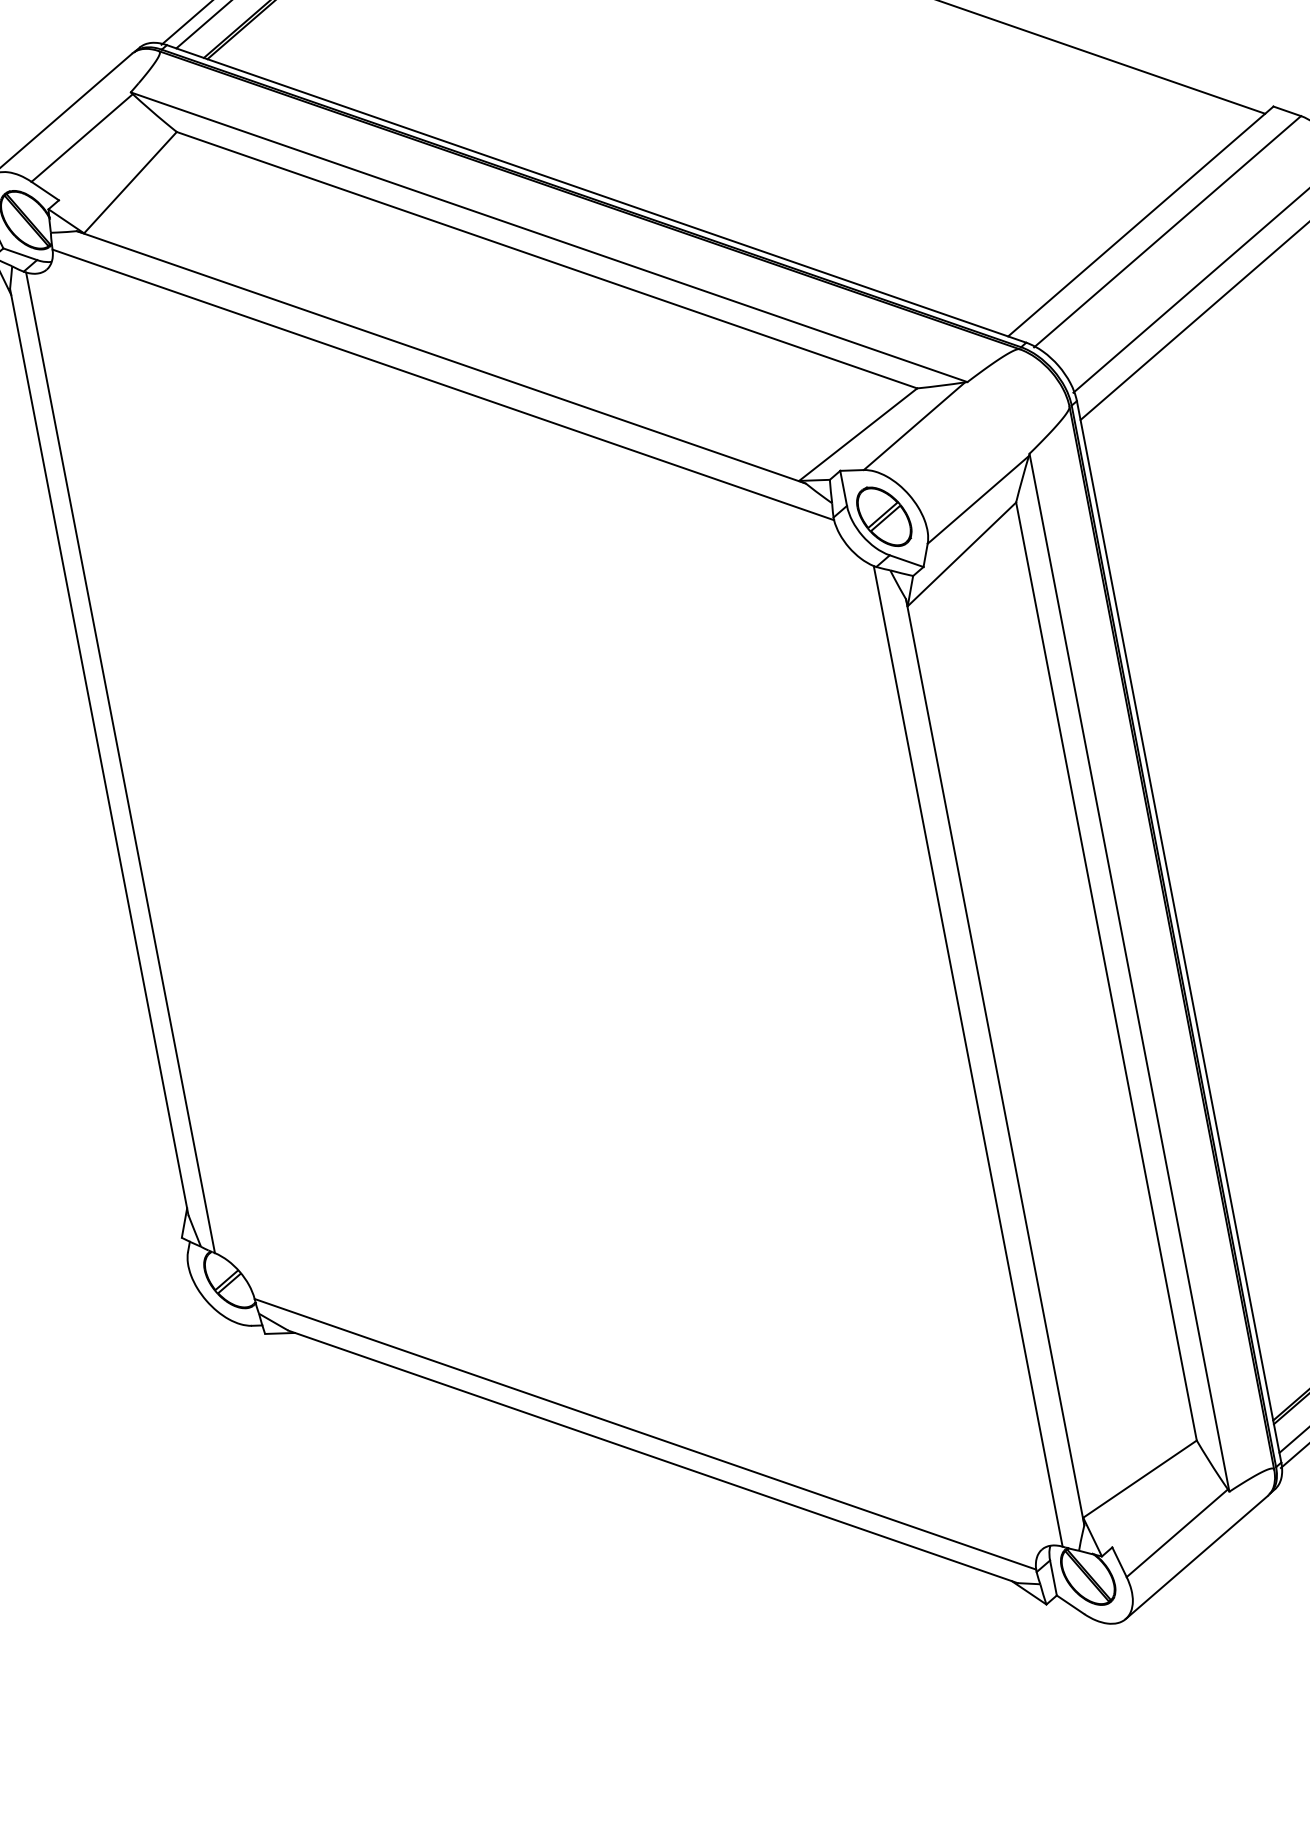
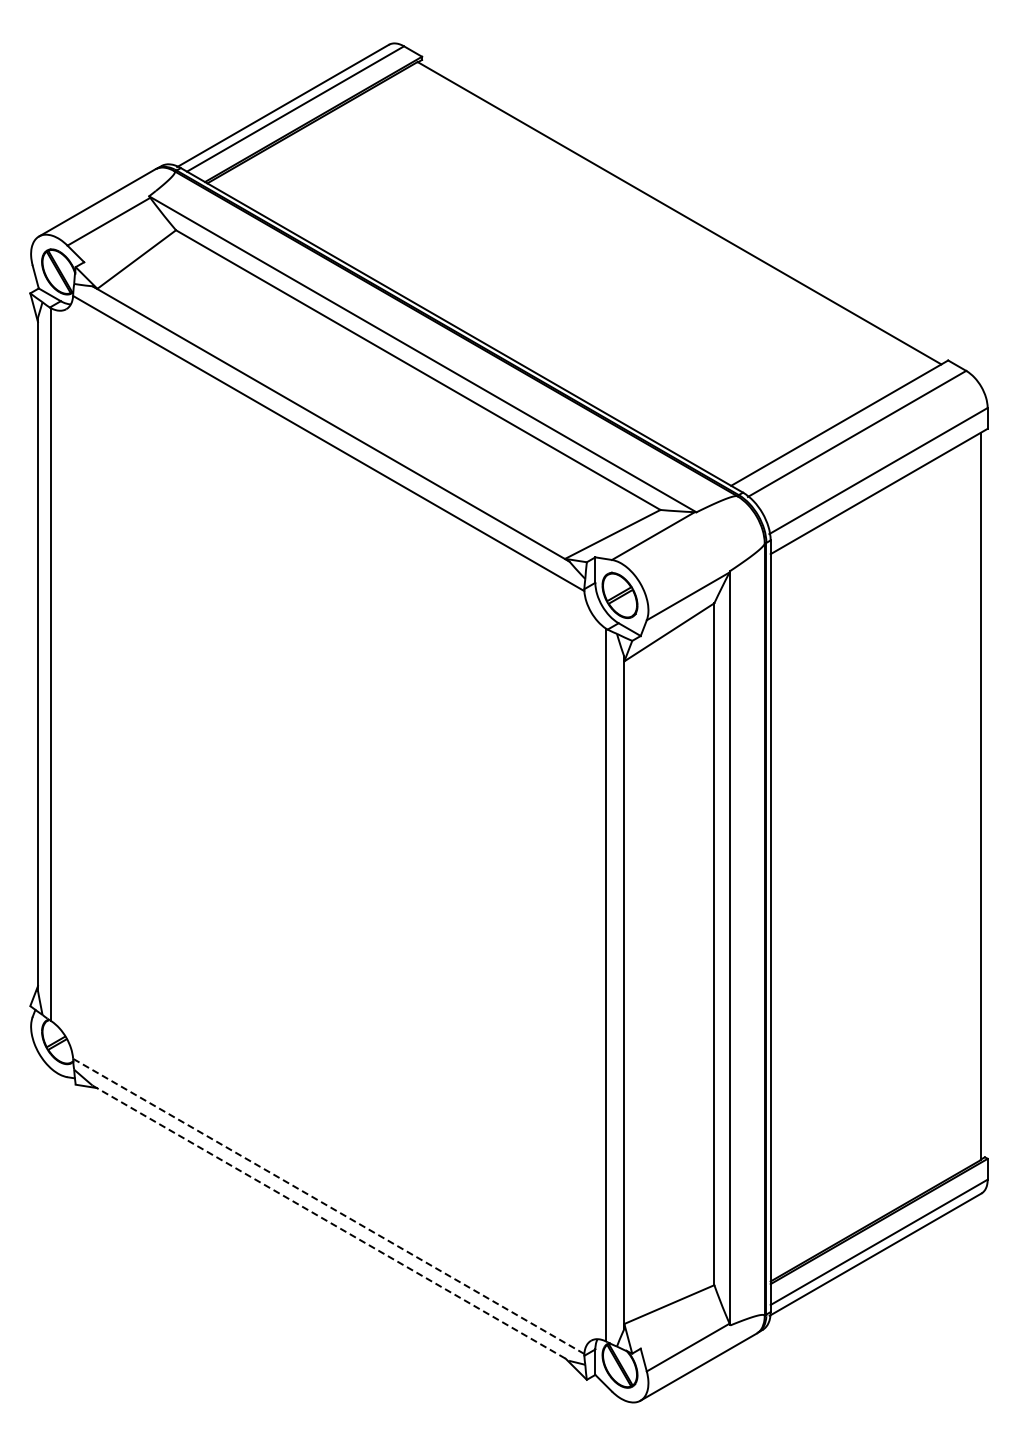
line: (645, 1434) -> (328, 1206), solid -> dashed
line: (653, 1457) -> (331, 1223), solid -> dashed

